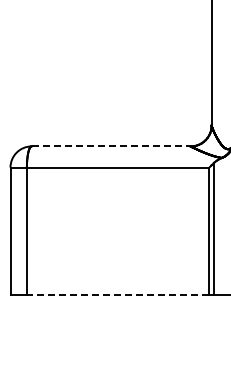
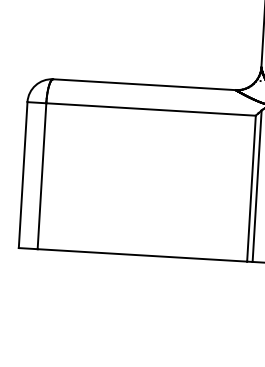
line: (111, 146) -> (144, 84), dashed -> solid
line: (117, 294) -> (141, 255), dashed -> solid

